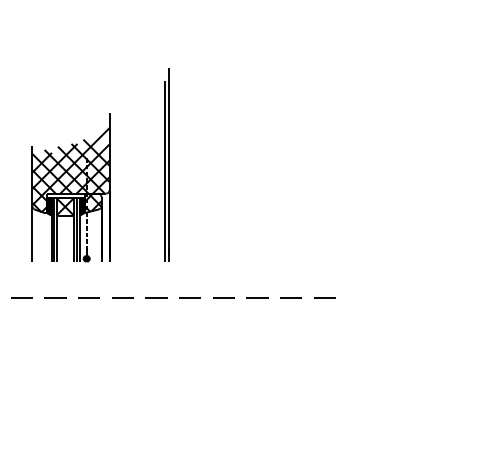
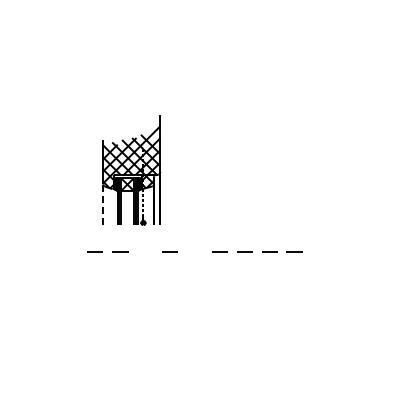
line: (165, 164) -> (201, 153), removed
line: (32, 233) -> (103, 204), solid -> dashed
line: (88, 297) -> (144, 251), removed
line: (155, 297) -> (194, 251), removed
line: (324, 297) -> (319, 251), removed

